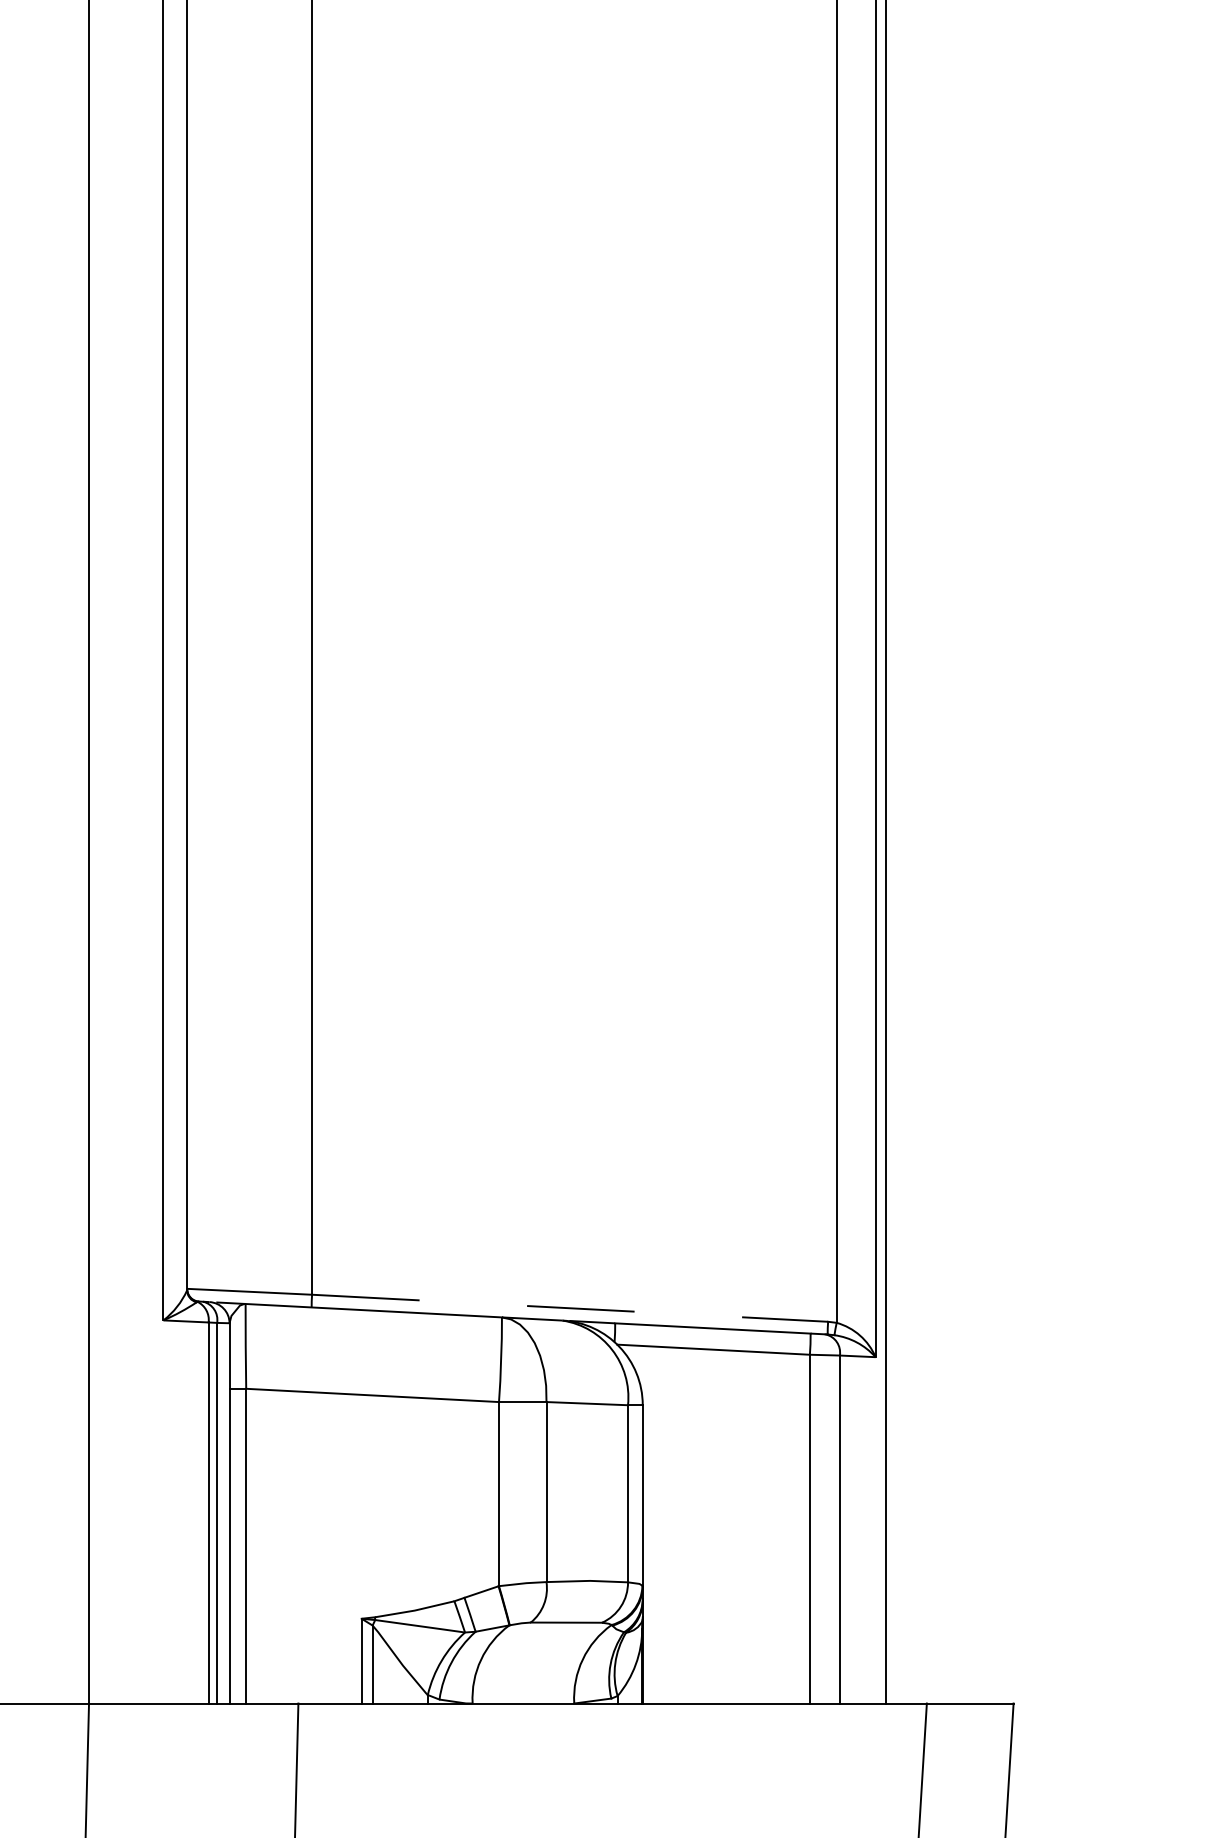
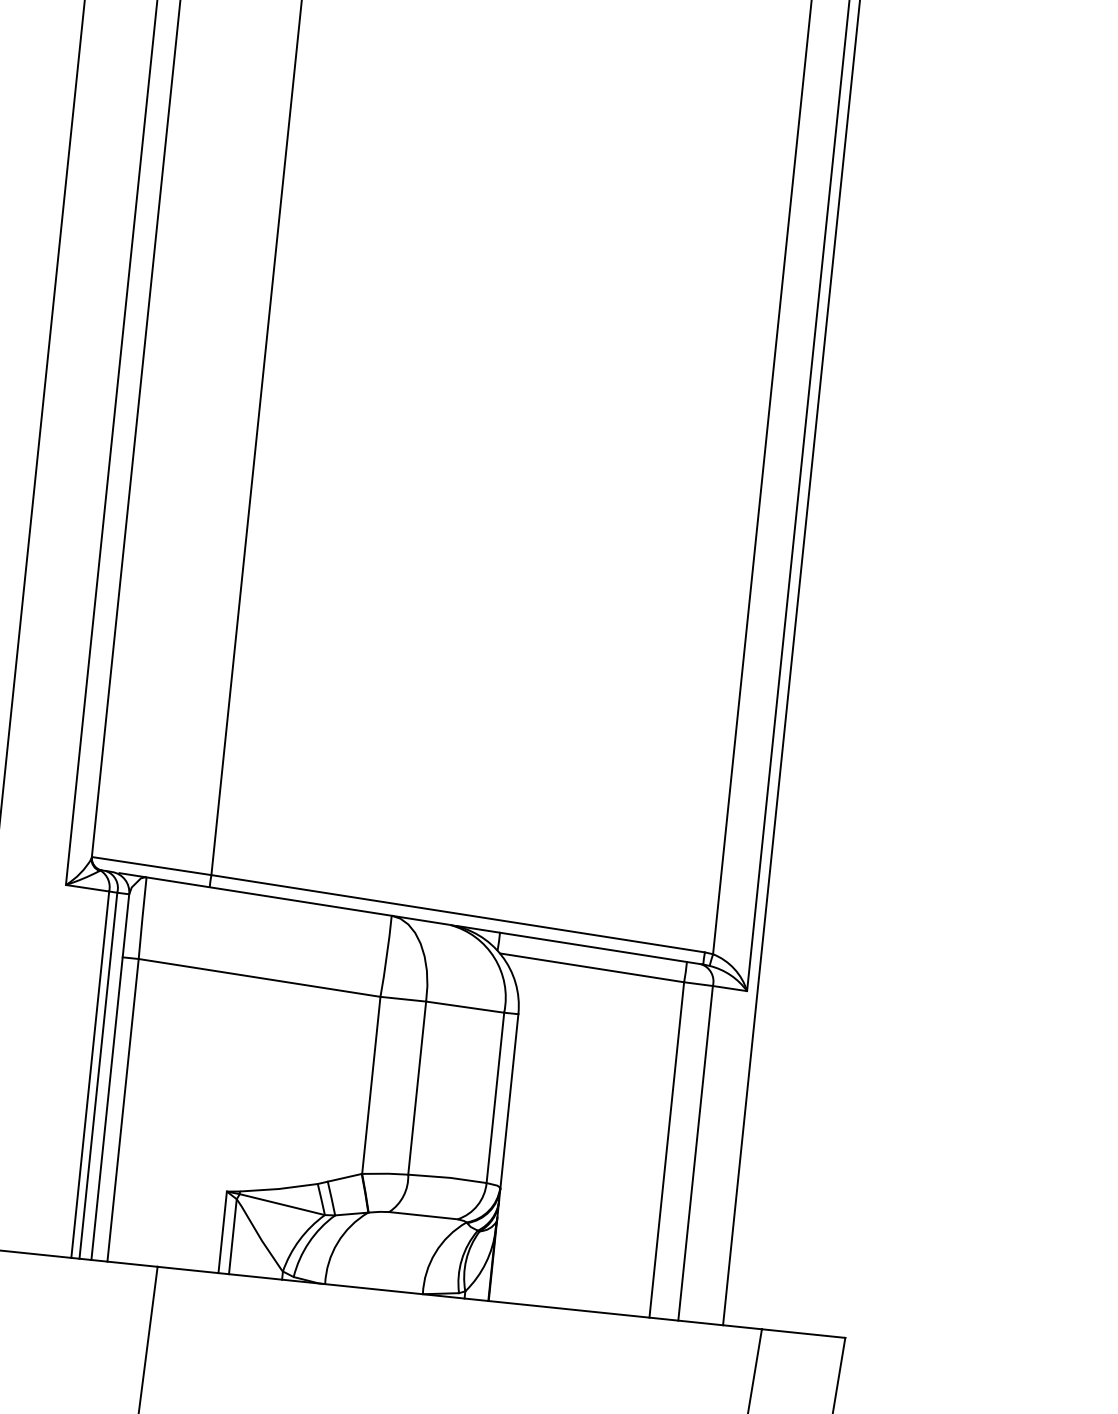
line: (570, 1308) -> (458, 914), dashed -> solid

